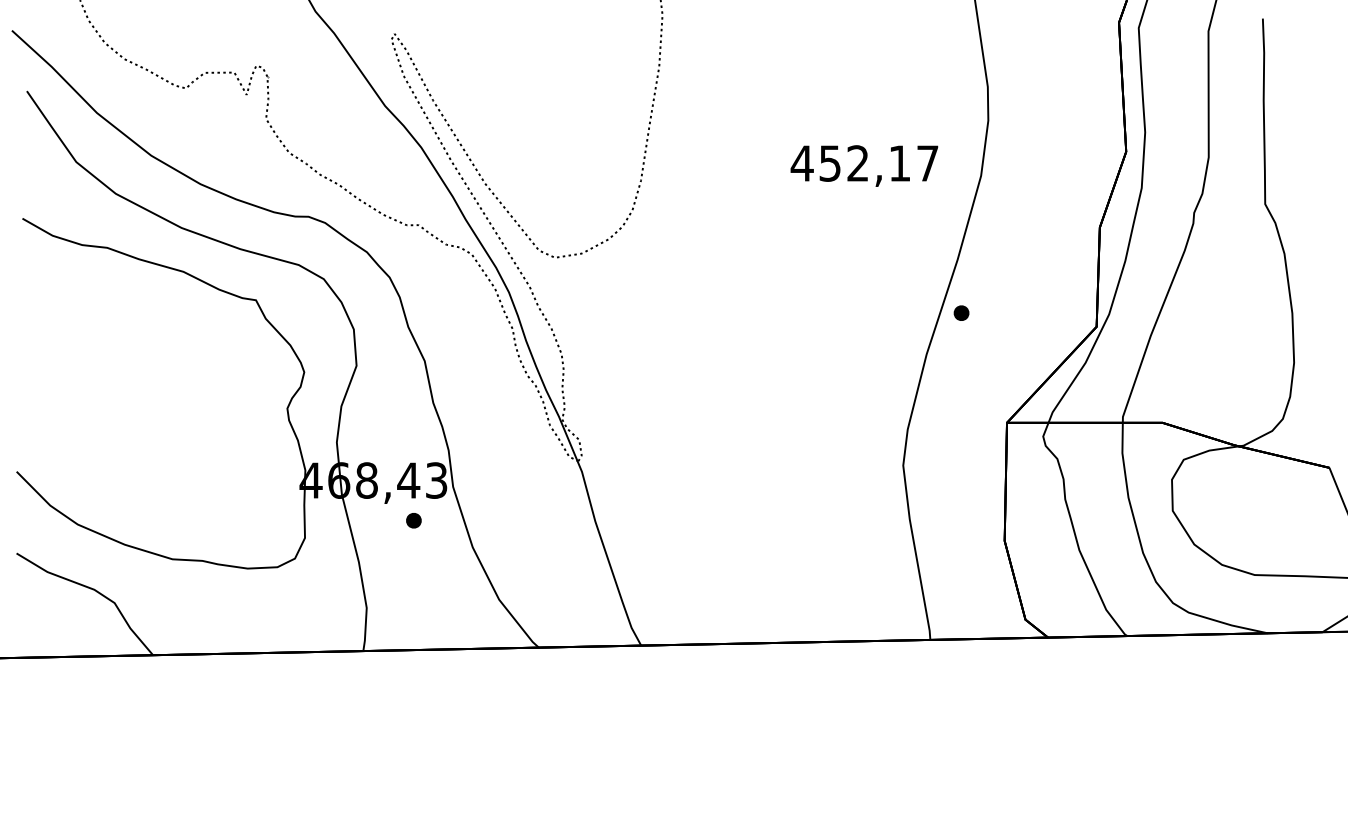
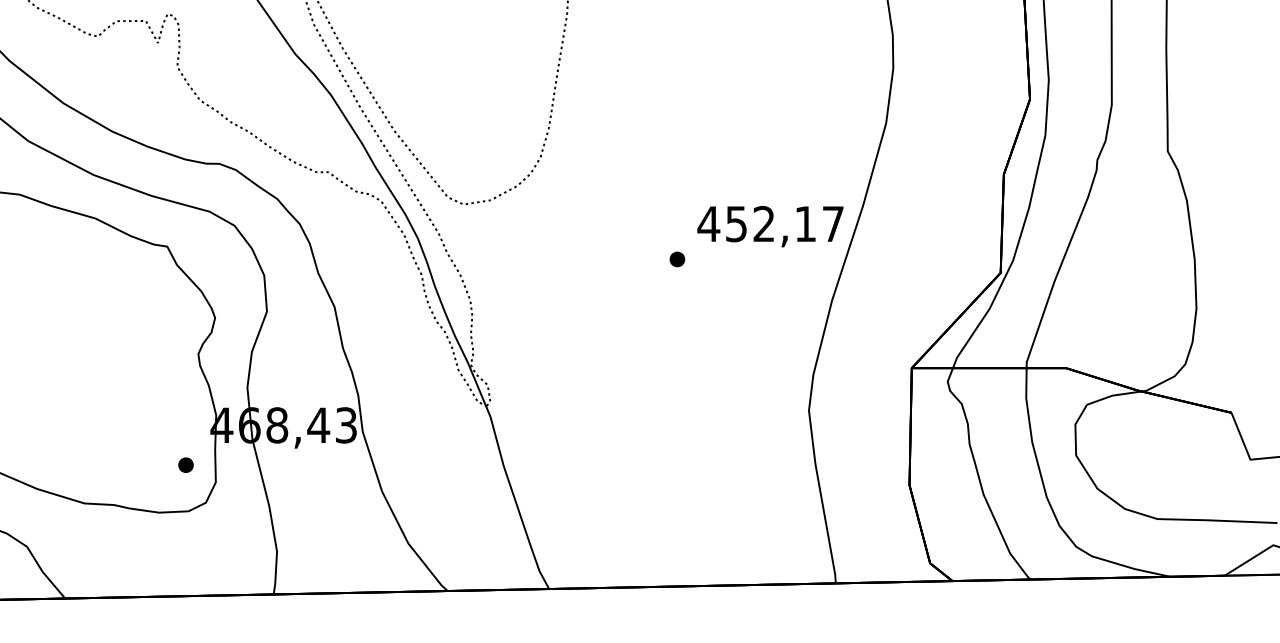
text: (864, 165) -> (770, 226), moved
part: (961, 312) -> (677, 258), moved
part: (413, 520) -> (185, 464), moved

